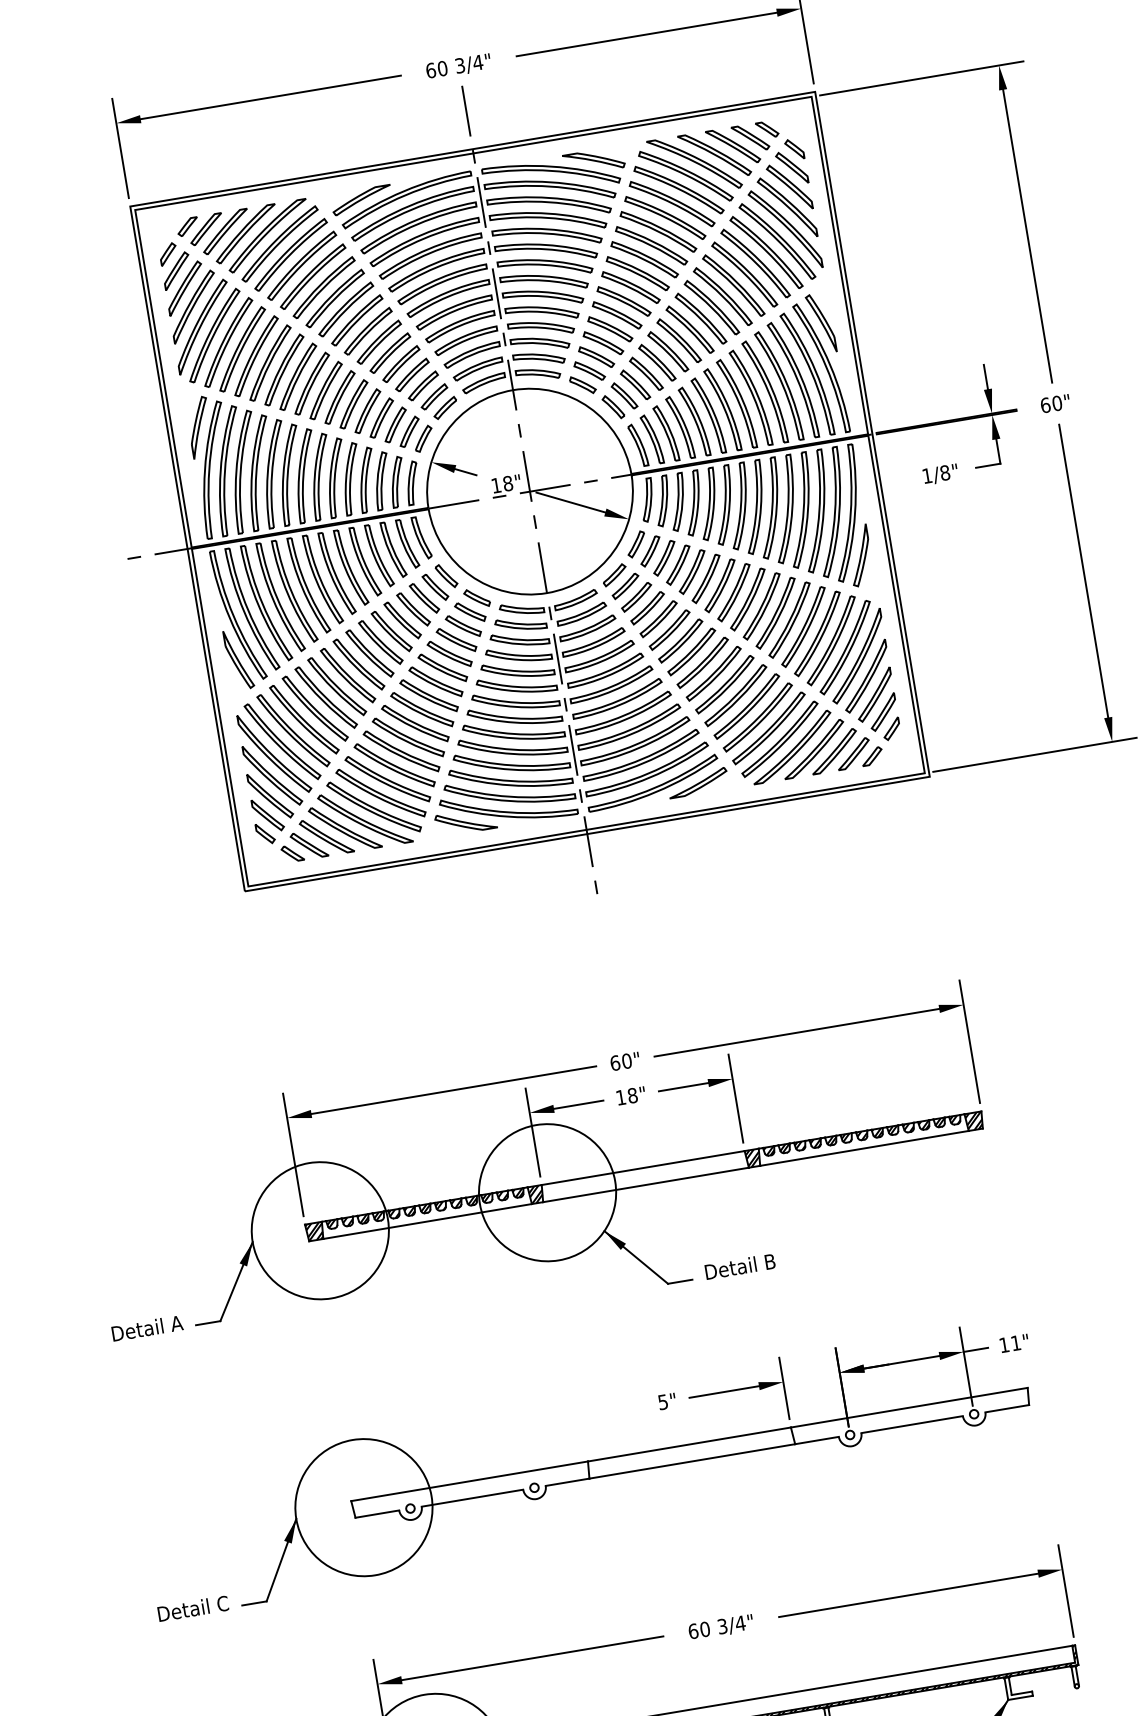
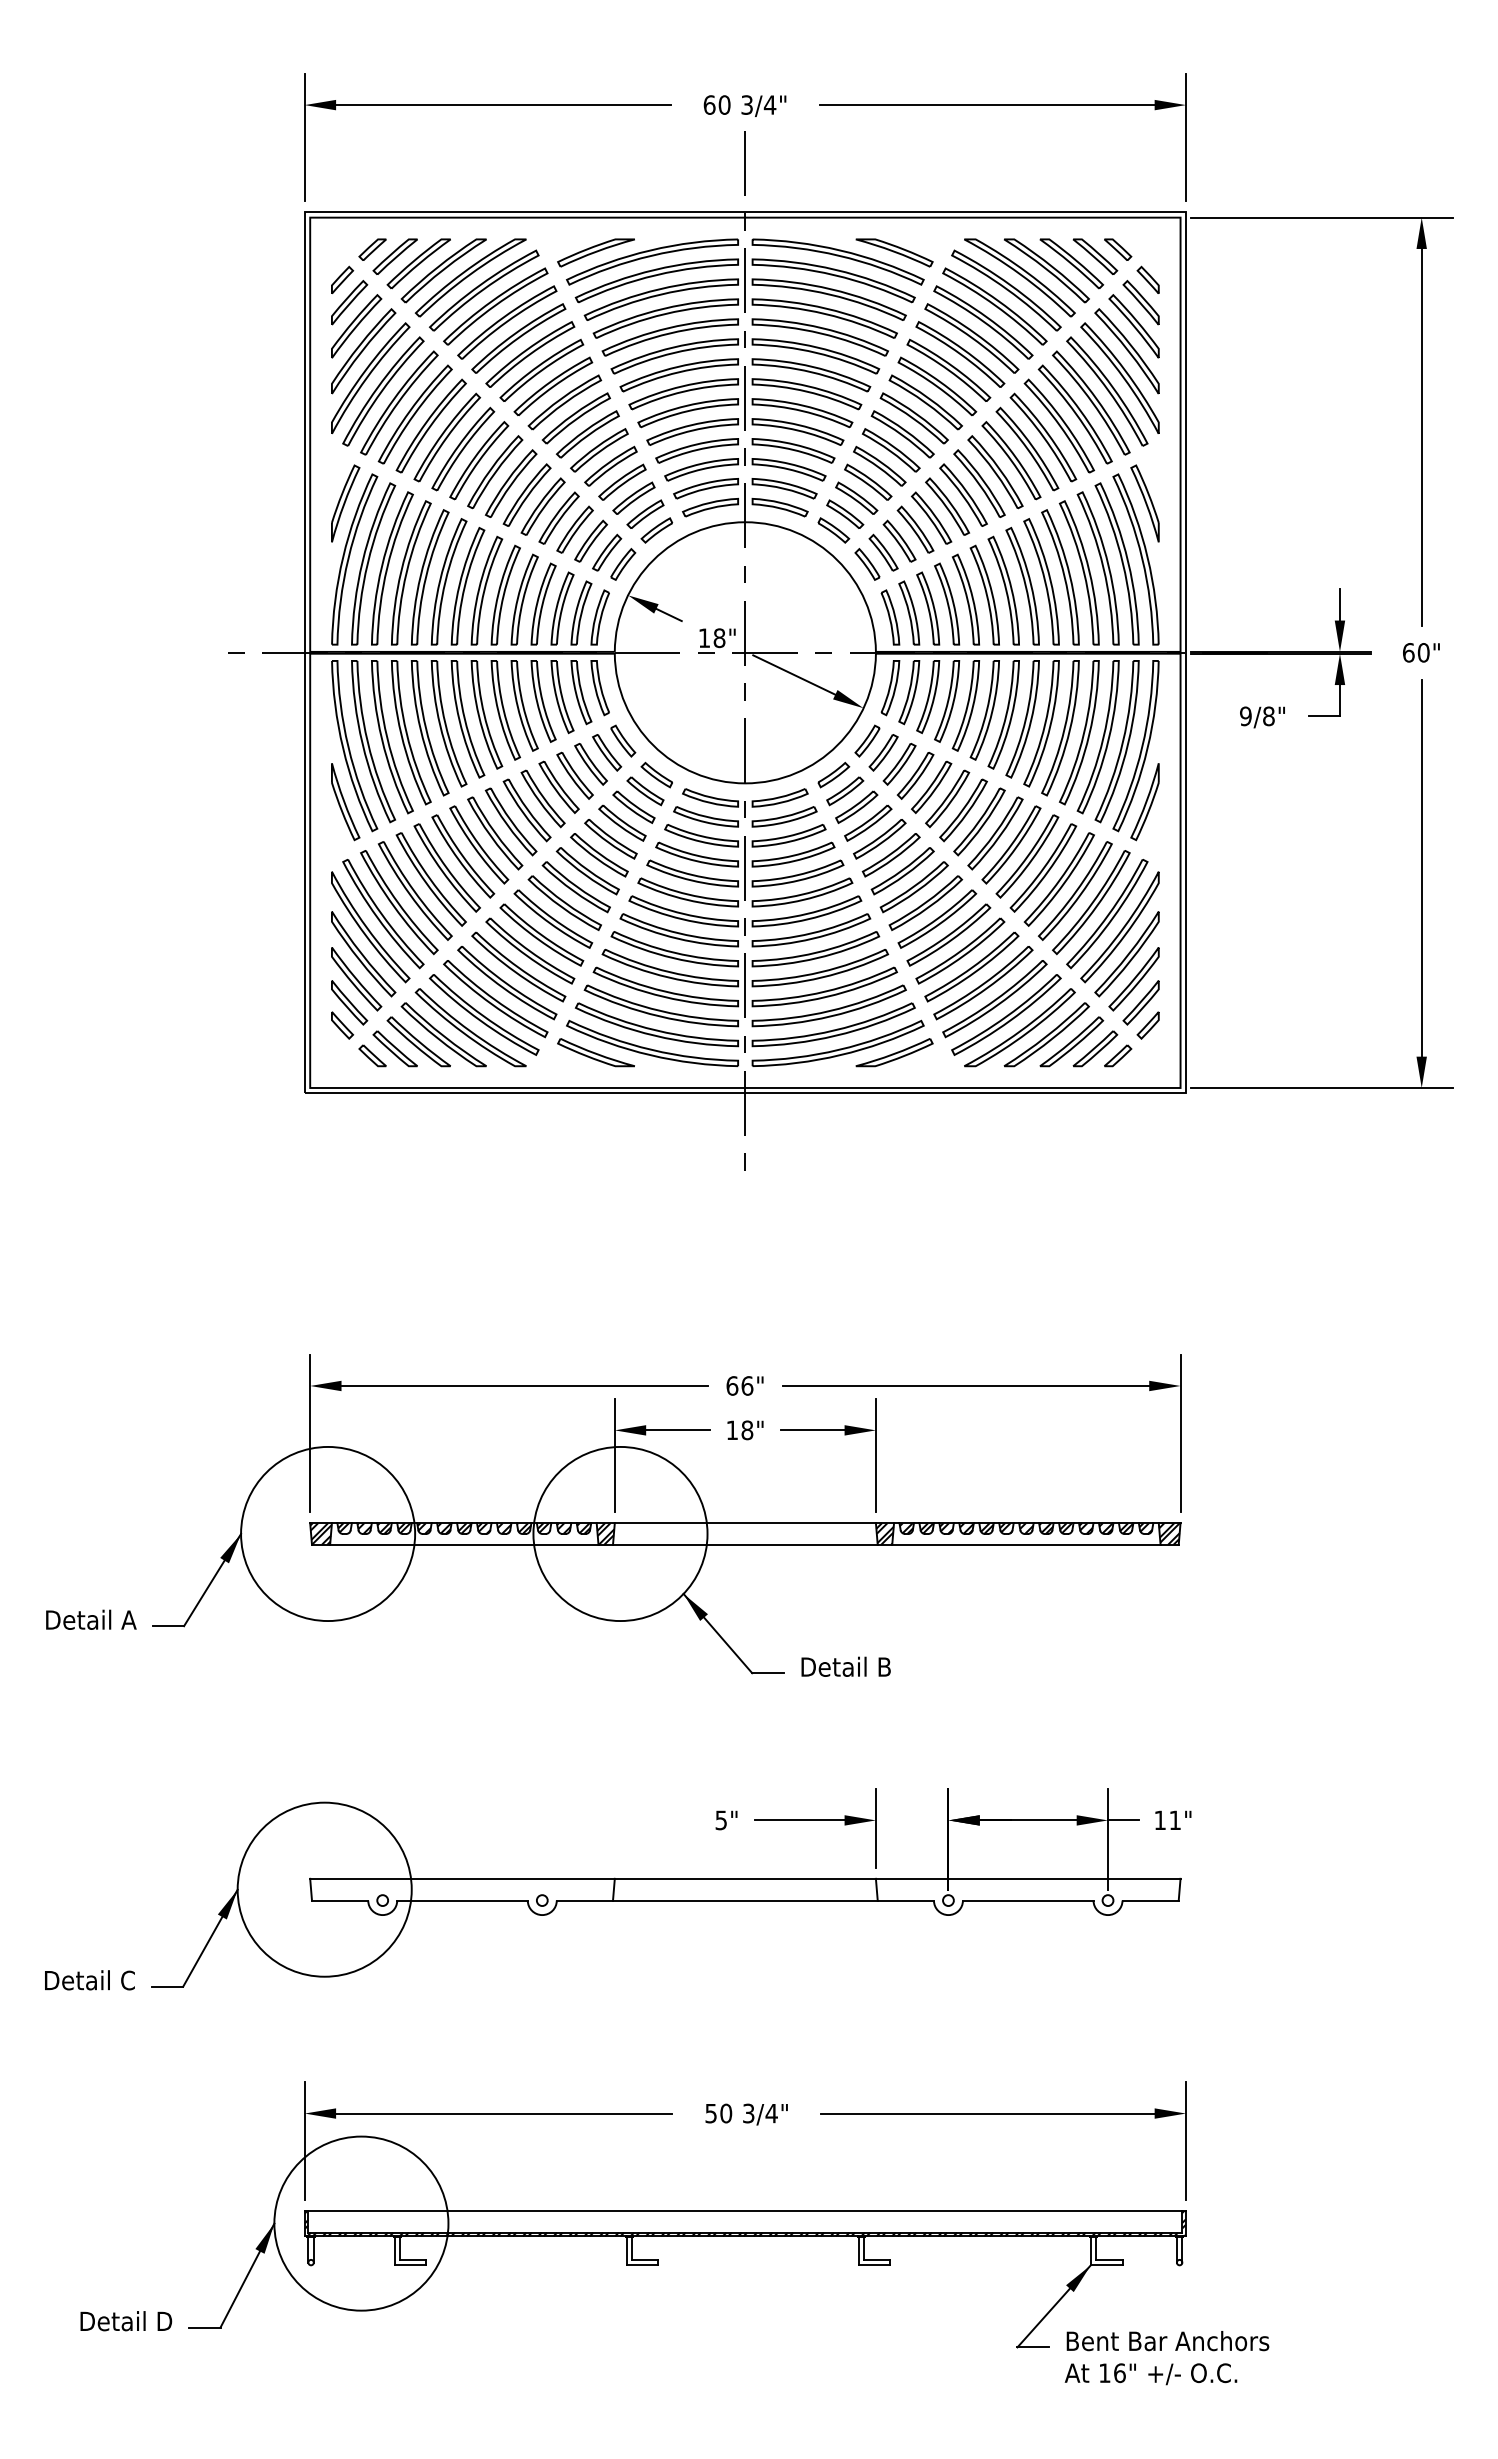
text: (927, 476) -> (1245, 716), 1/8" -> 9/8"
text: (626, 1060) -> (747, 1385), 60" -> 66"
text: (693, 1631) -> (711, 2113), 60 -> 50

